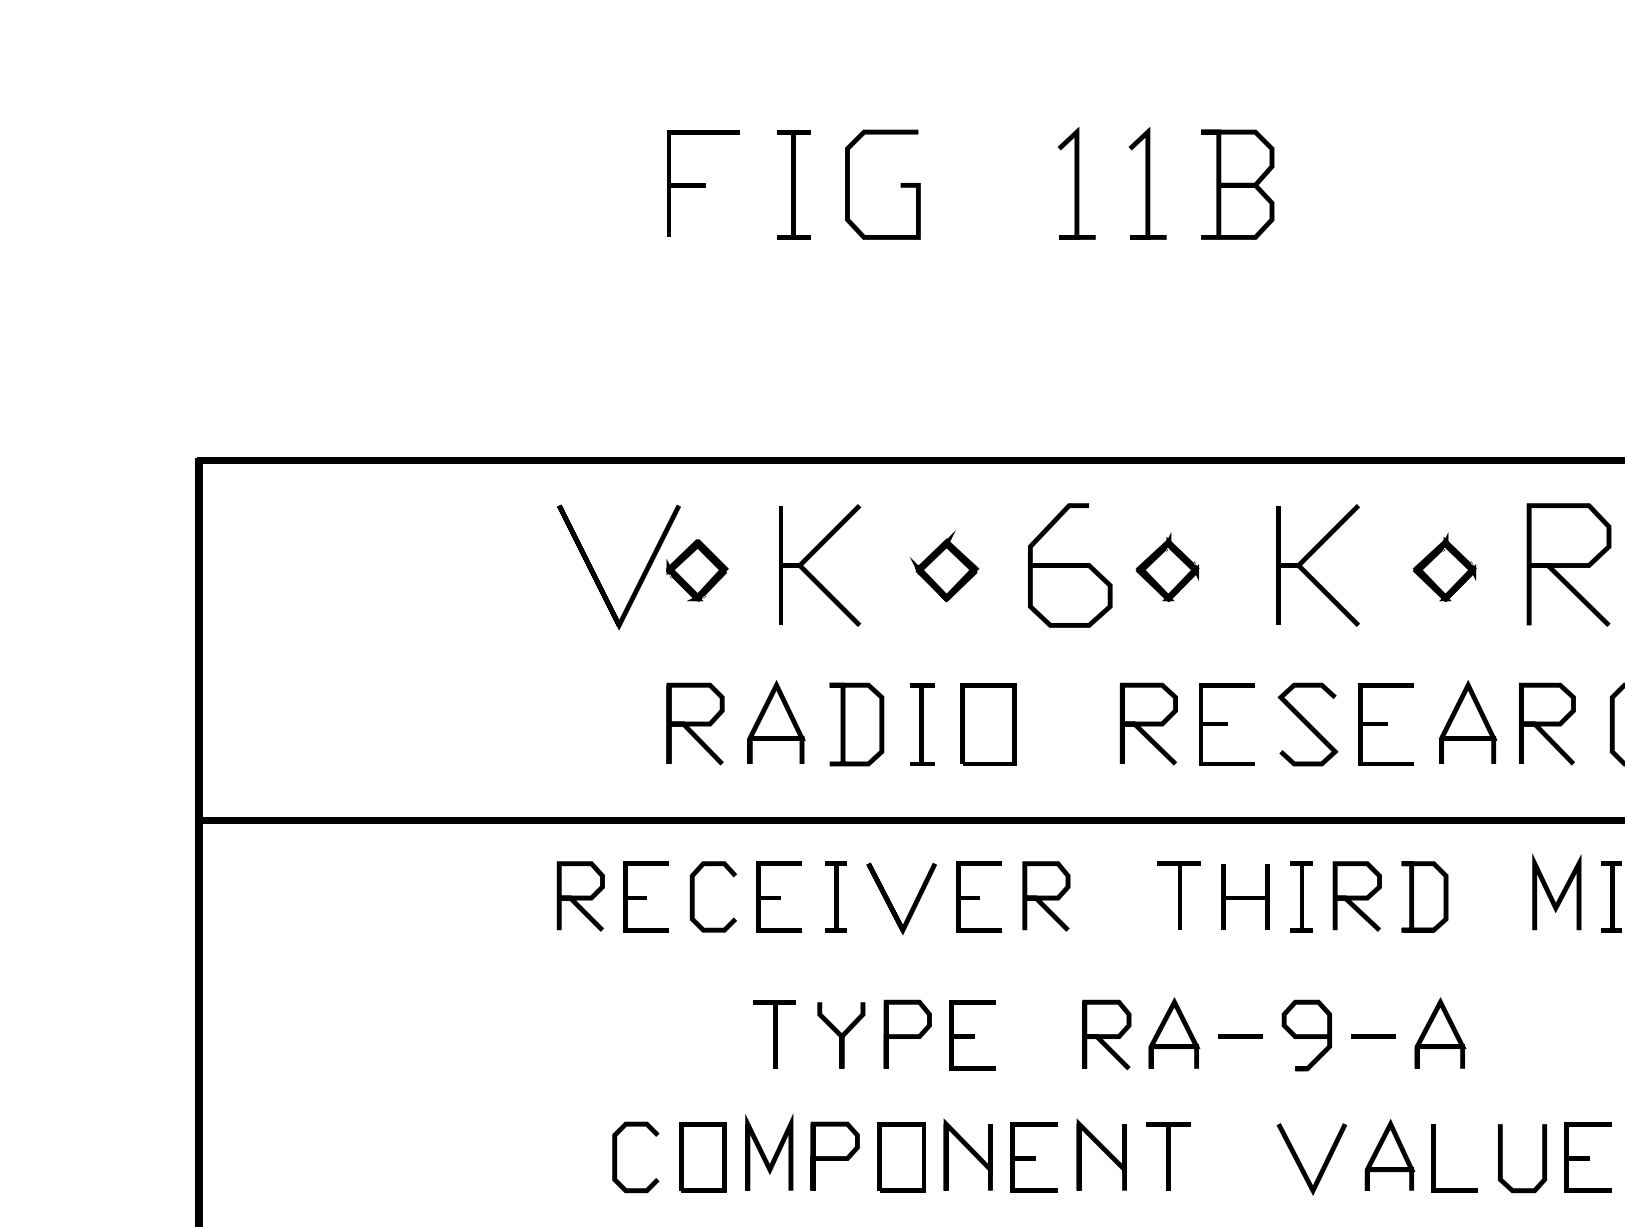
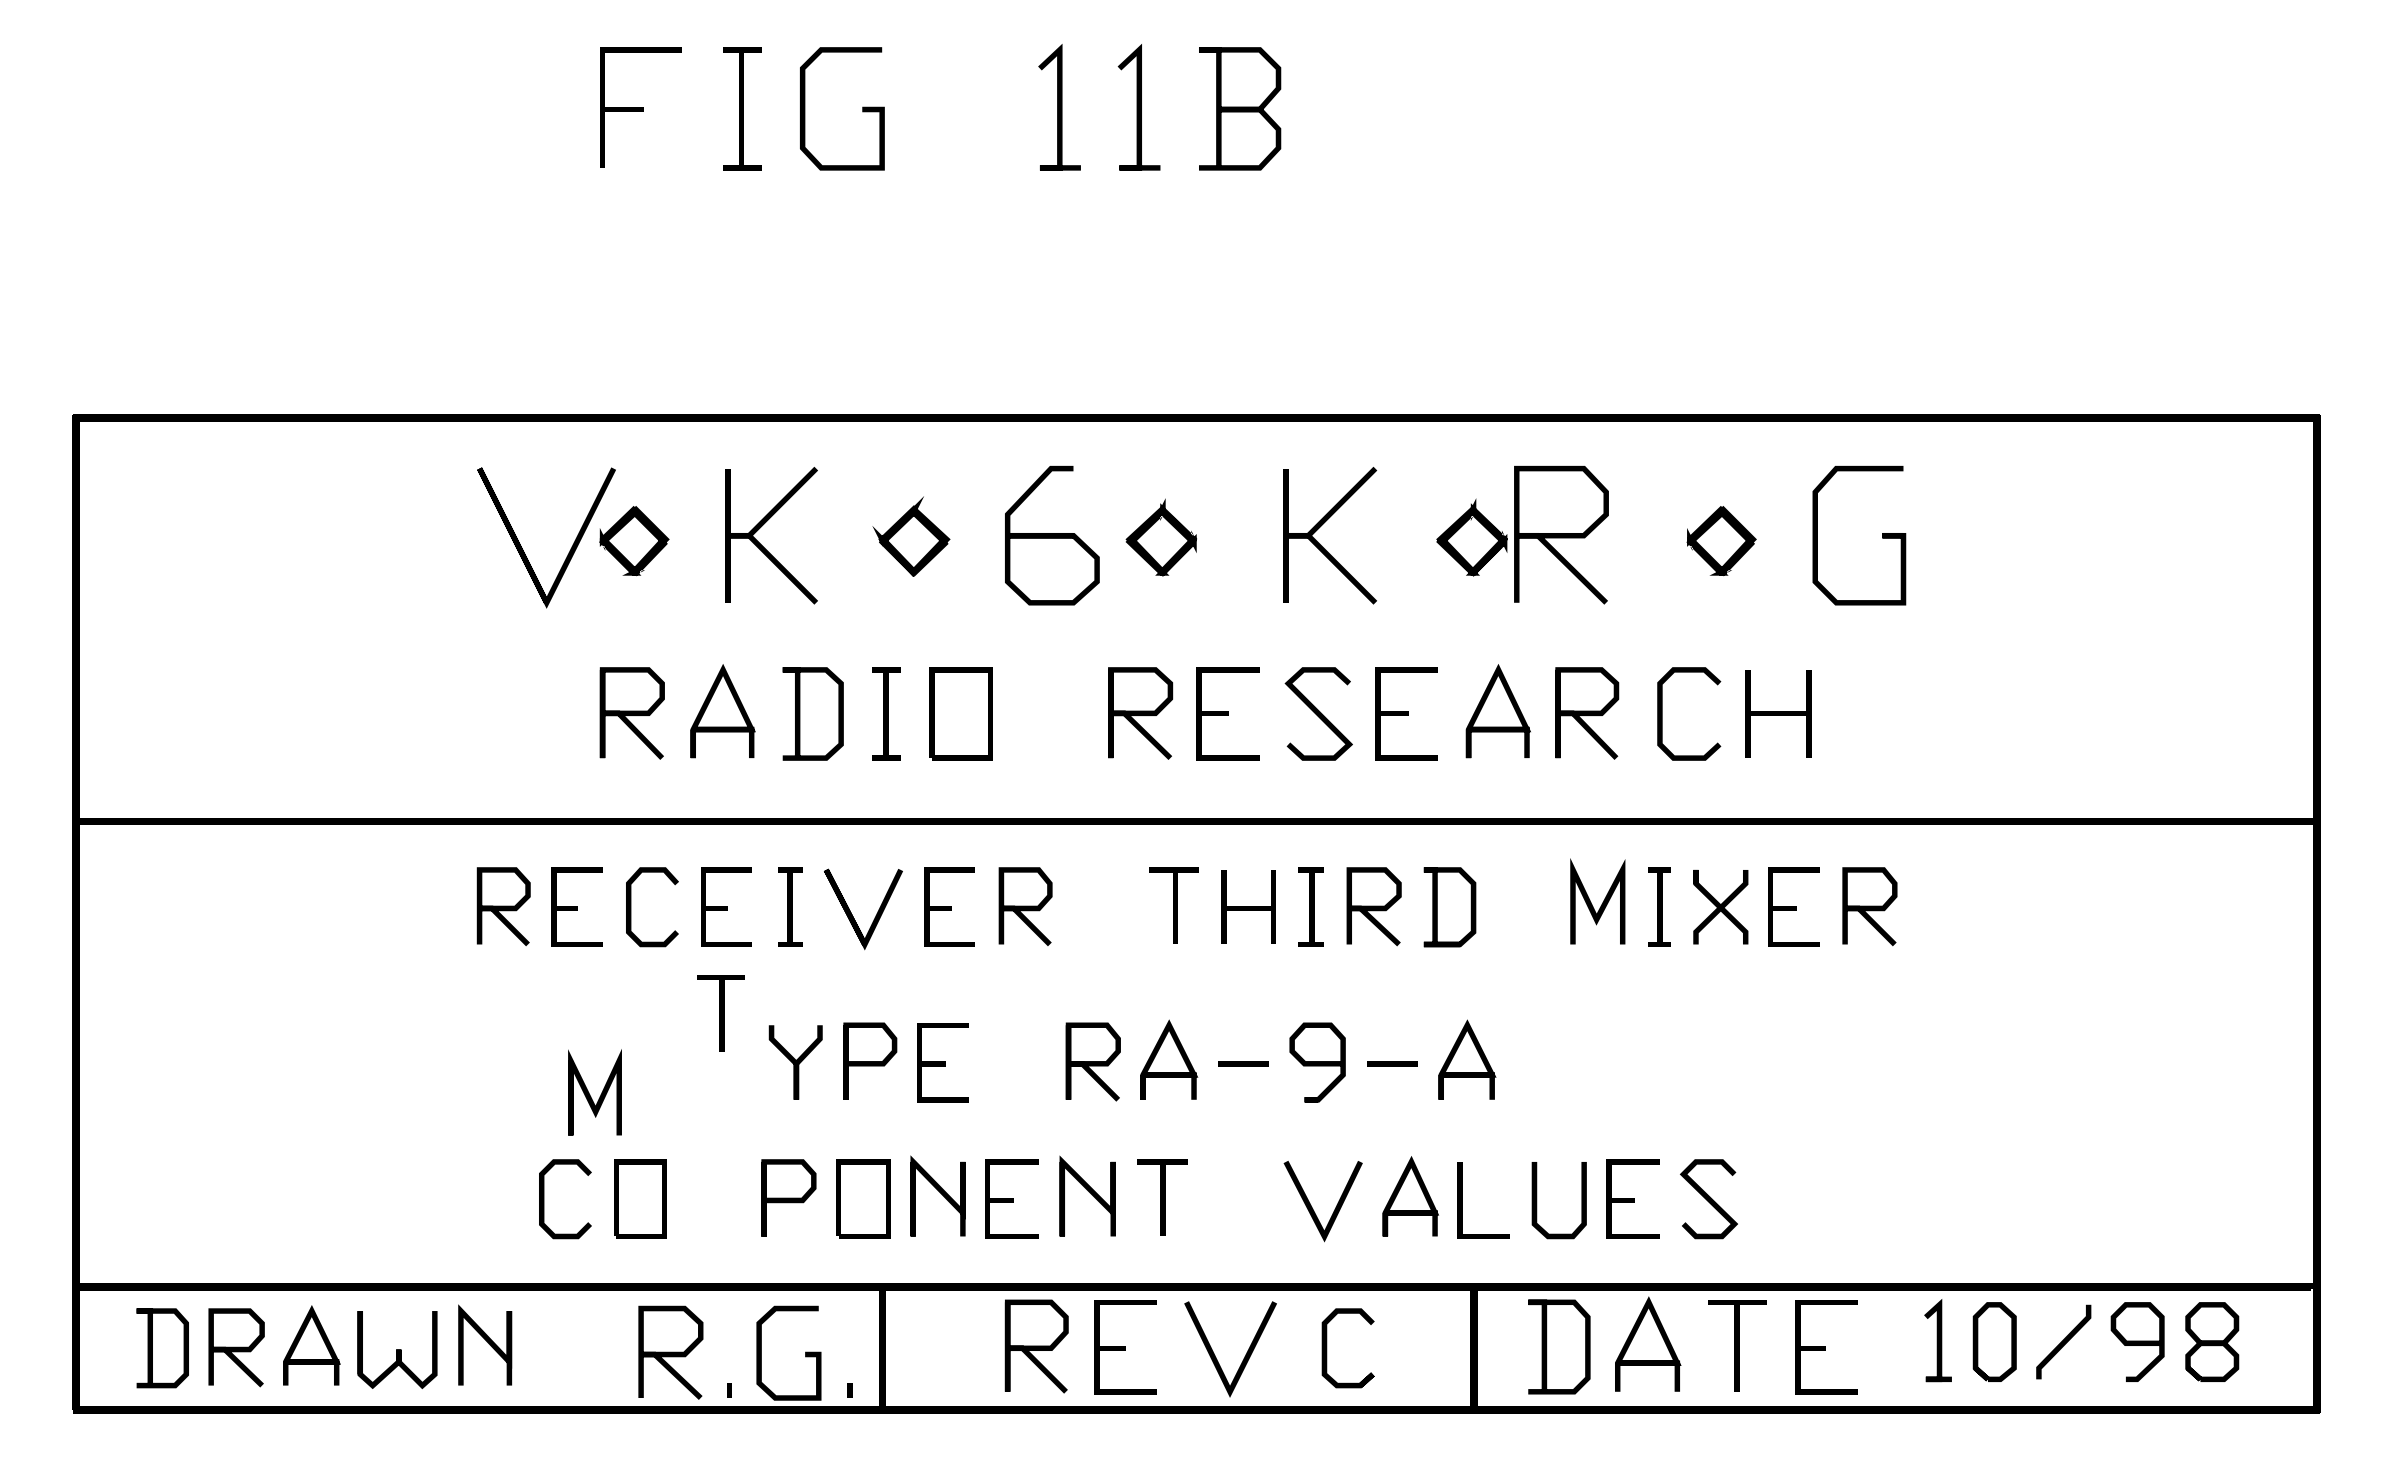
curve: (1569, 565) -> (1561, 535), moved
line: (774, 1034) -> (720, 1013), moved
curve: (765, 1154) -> (590, 1094), moved

